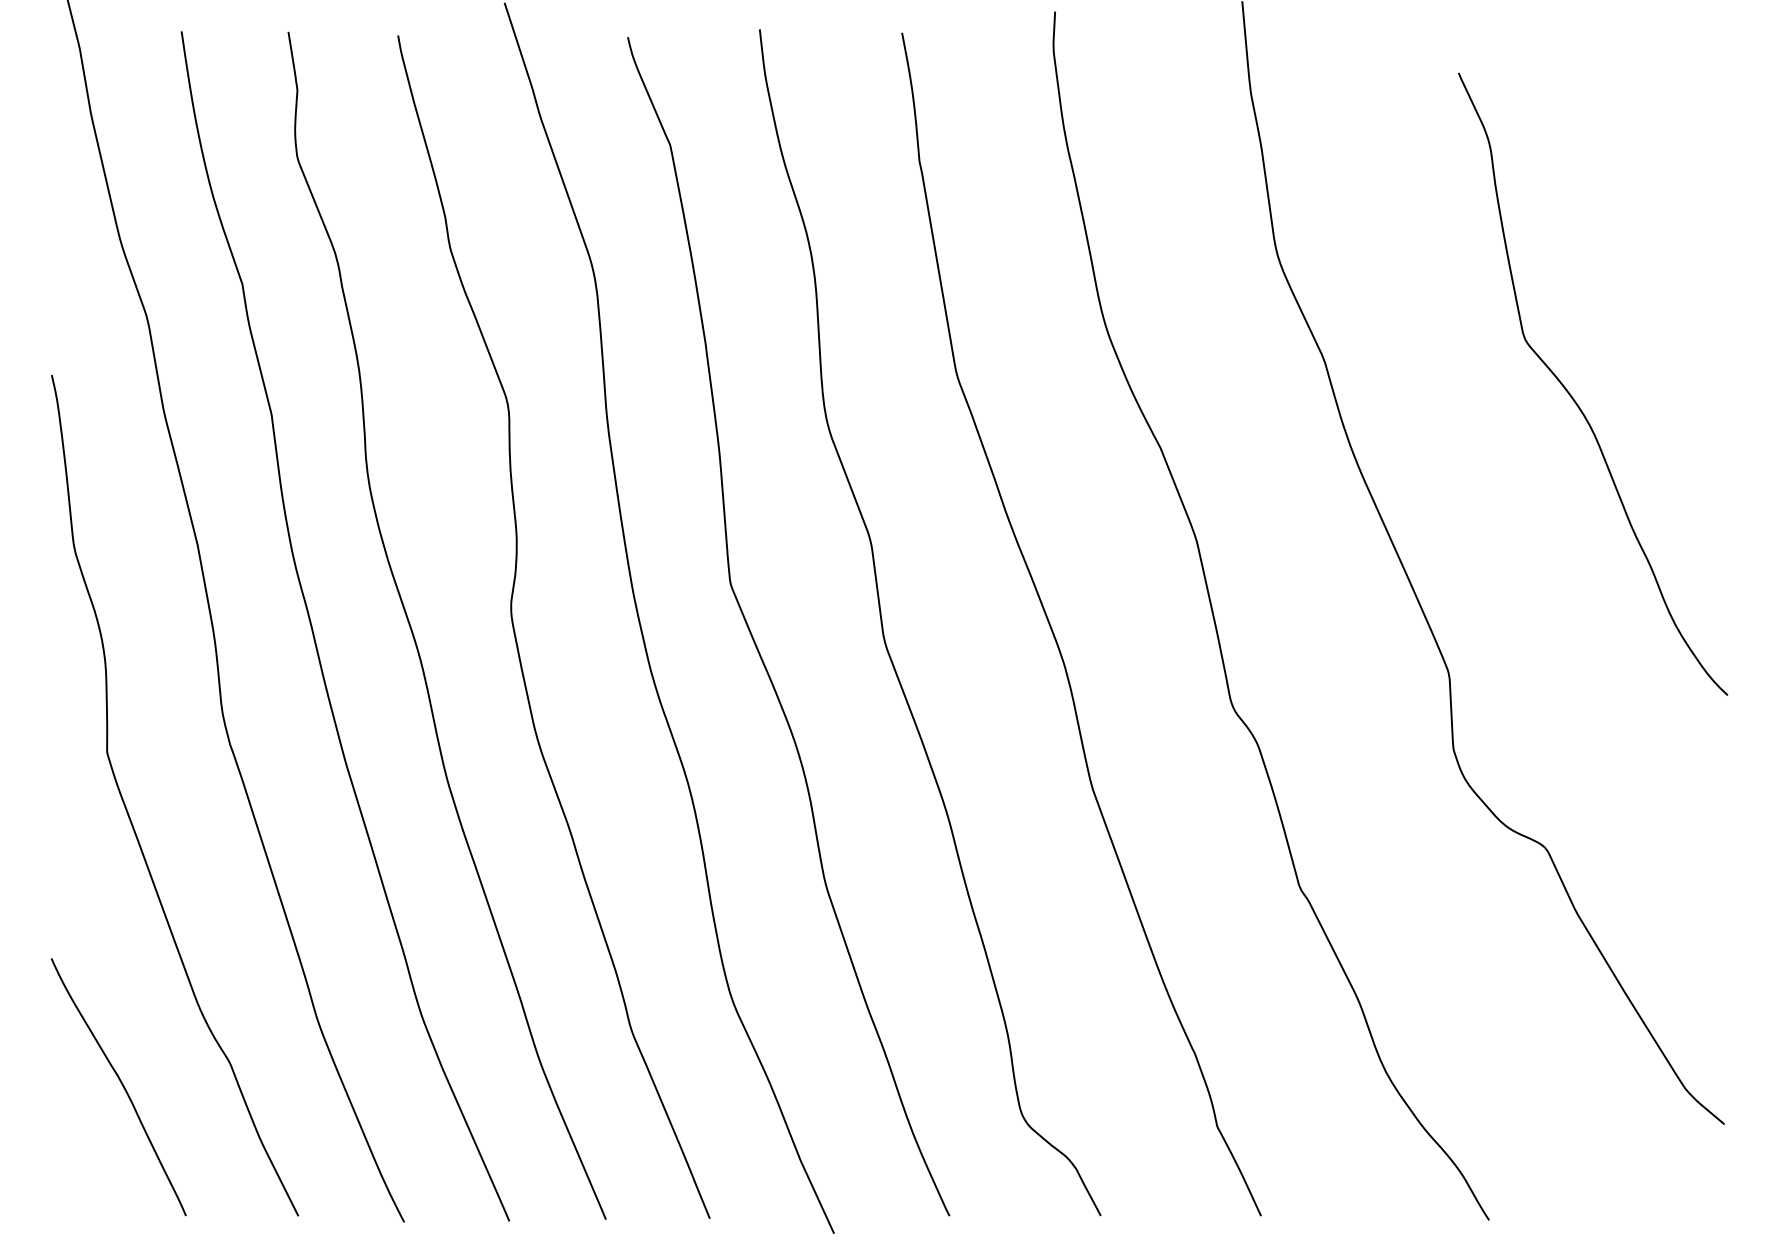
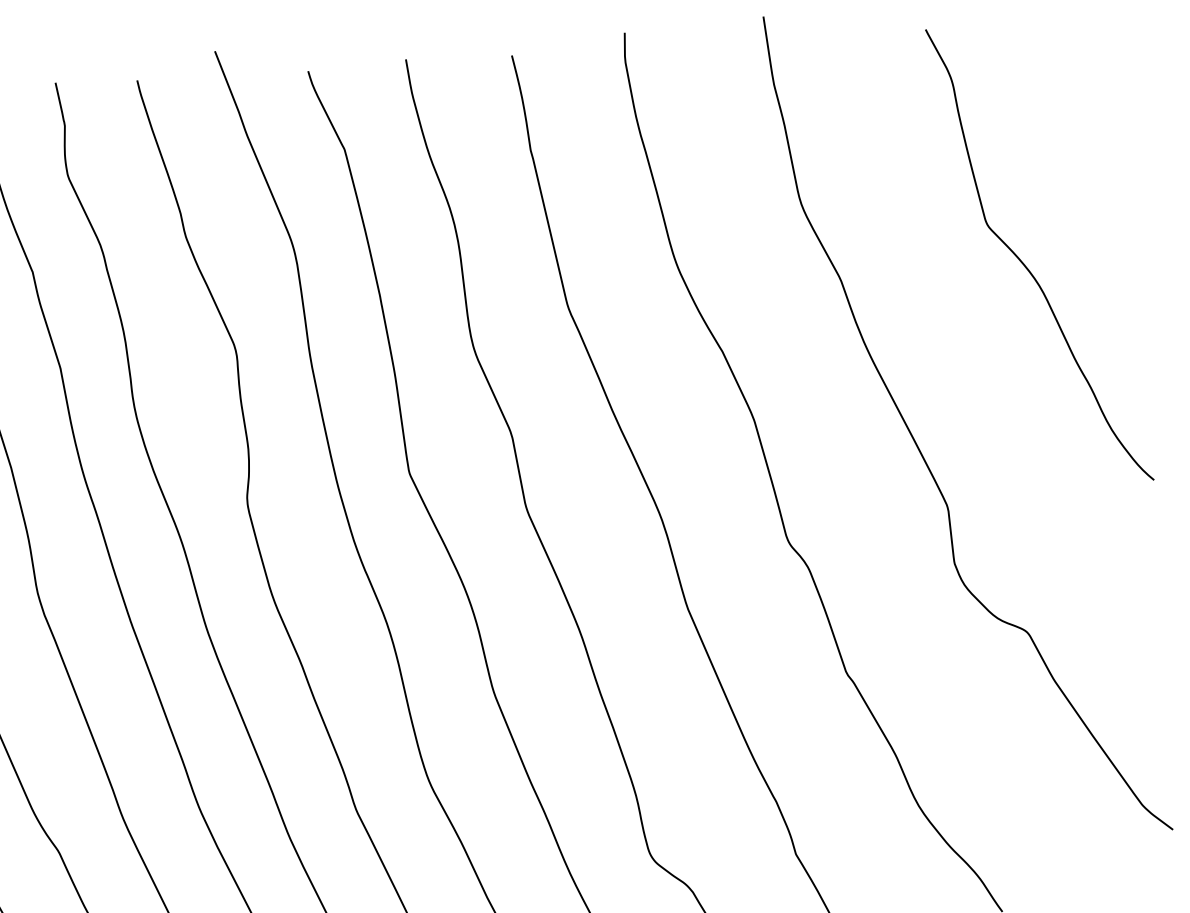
curve: (1573, 397) -> (1025, 265), moved

